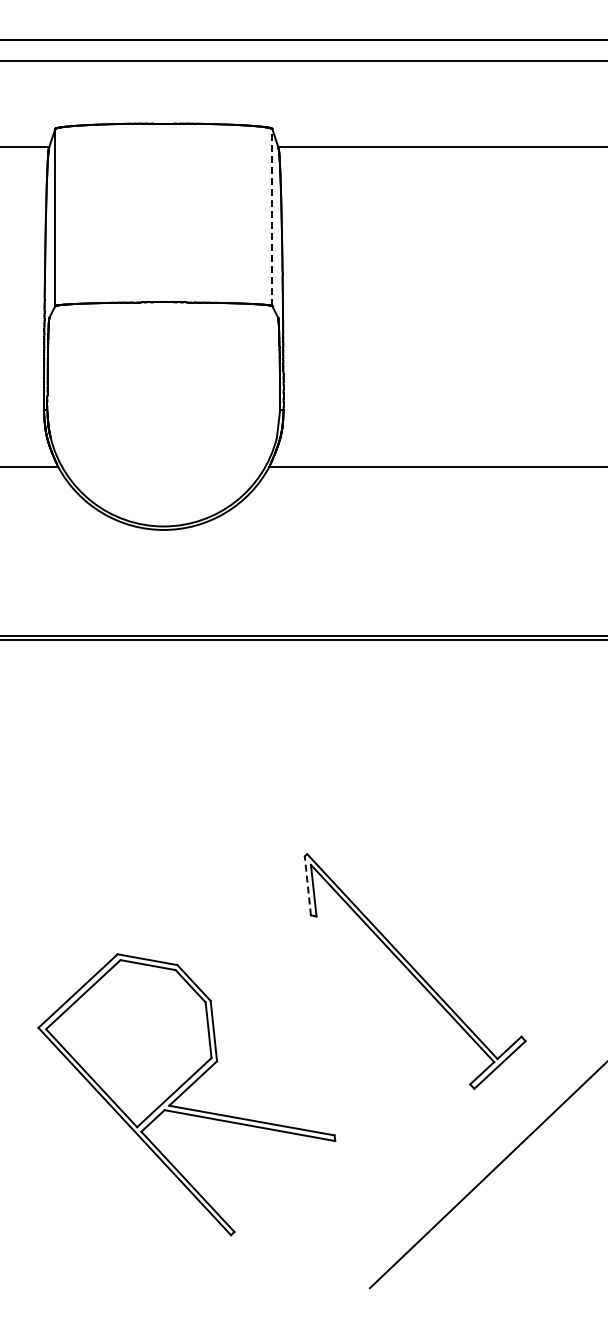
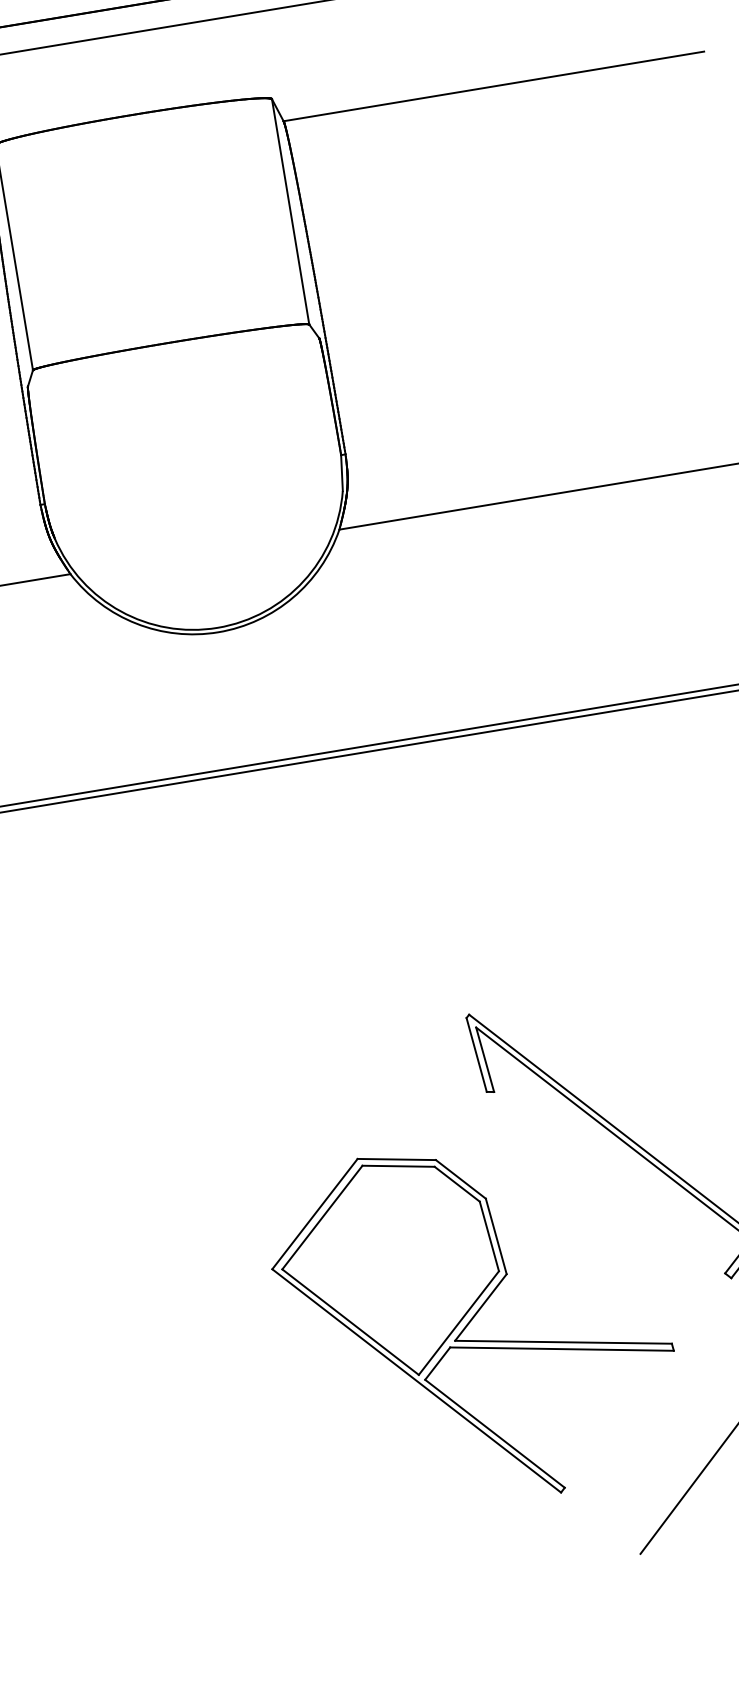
line: (272, 217) -> (290, 211), dashed -> solid
line: (307, 885) -> (476, 1054), dashed -> solid
part: (186, 1094) -> (474, 1322), moved

